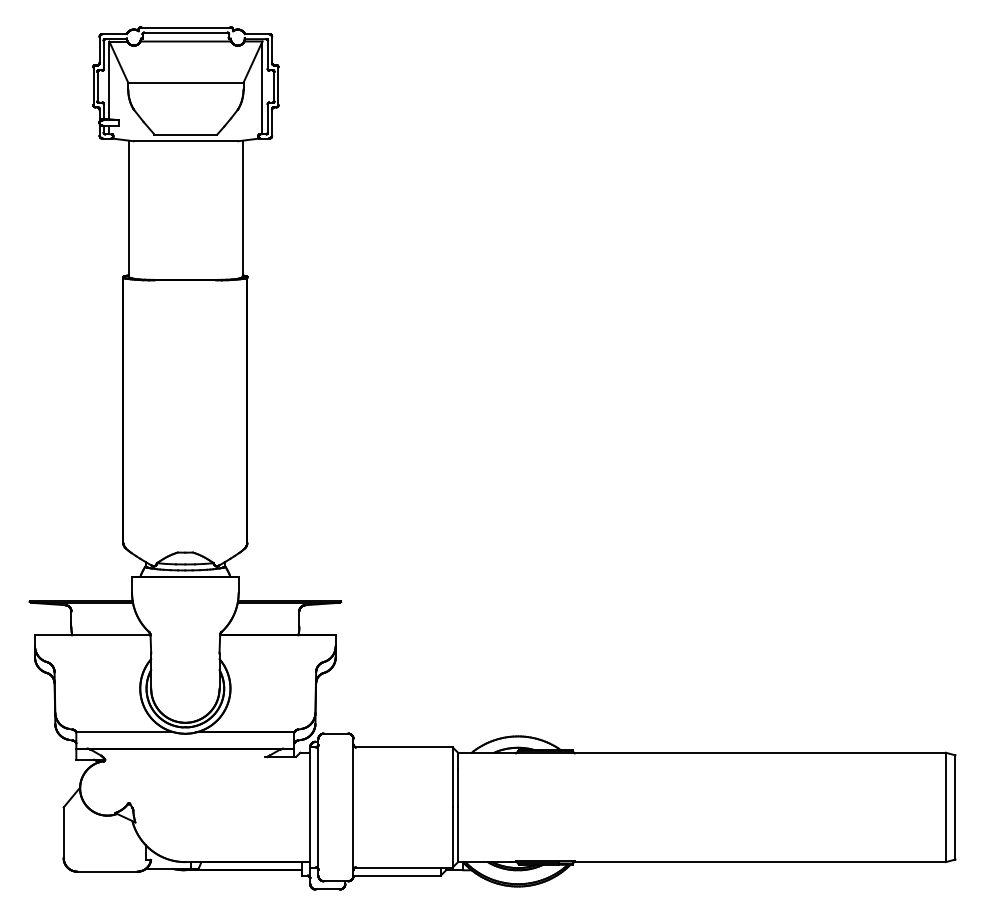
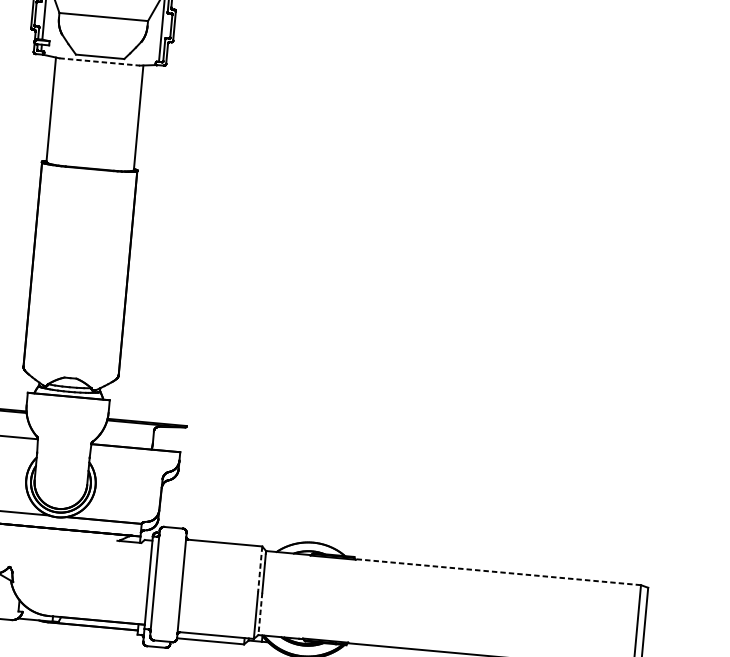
line: (186, 141) -> (100, 62), solid -> dashed
line: (760, 752) -> (498, 571), solid -> dashed
line: (452, 777) -> (260, 569), solid -> dashed
line: (458, 834) -> (260, 613), solid -> dashed

